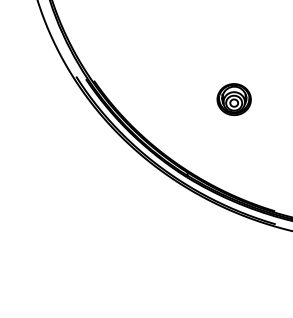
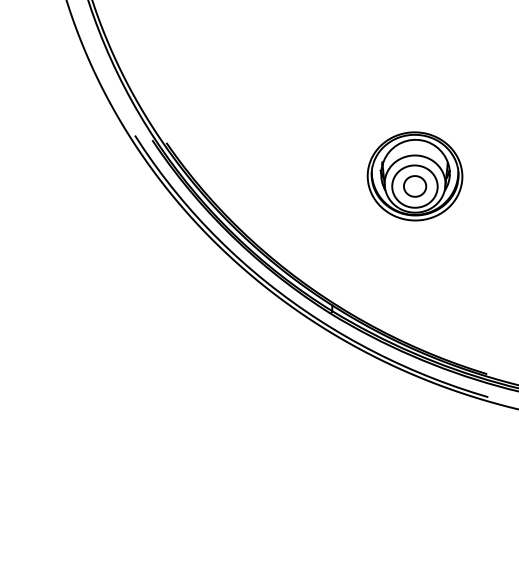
part: (233, 99) -> (413, 176), size x1.6

